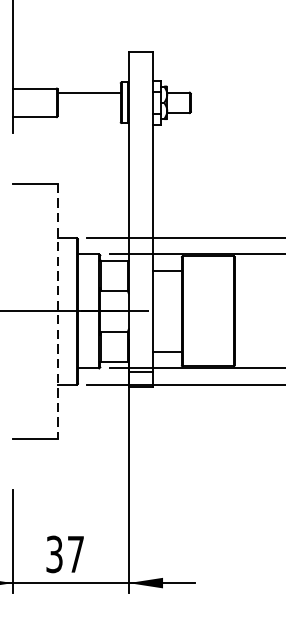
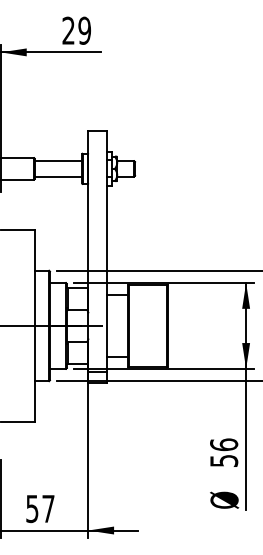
line: (89, 112) -> (58, 176), added
line: (57, 312) -> (34, 326), dashed -> solid
text: (54, 553) -> (32, 508), 37 -> 57

